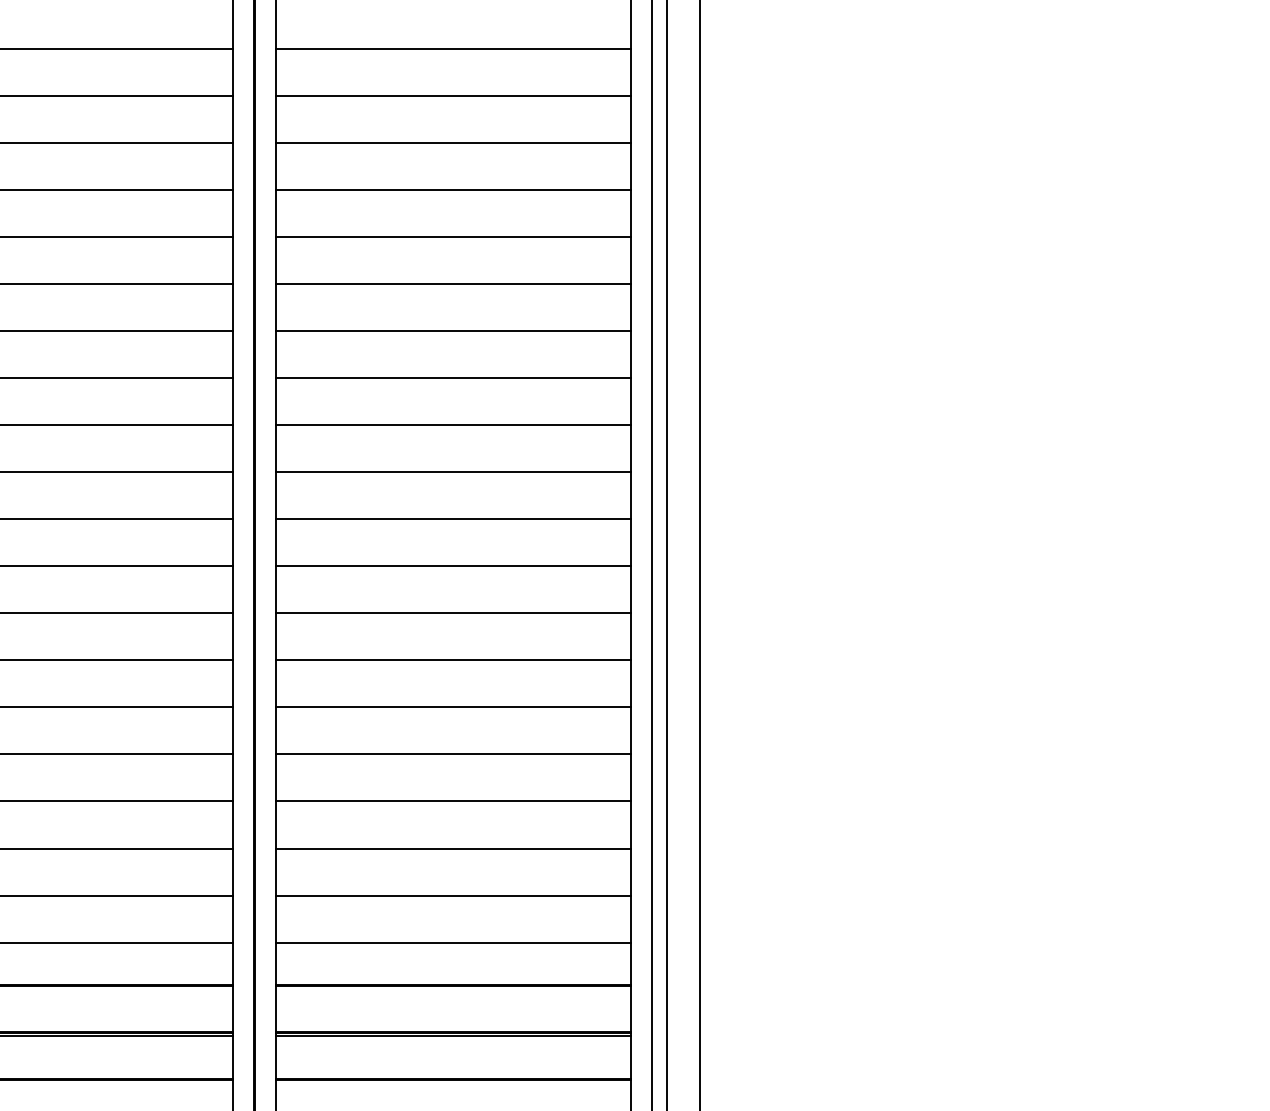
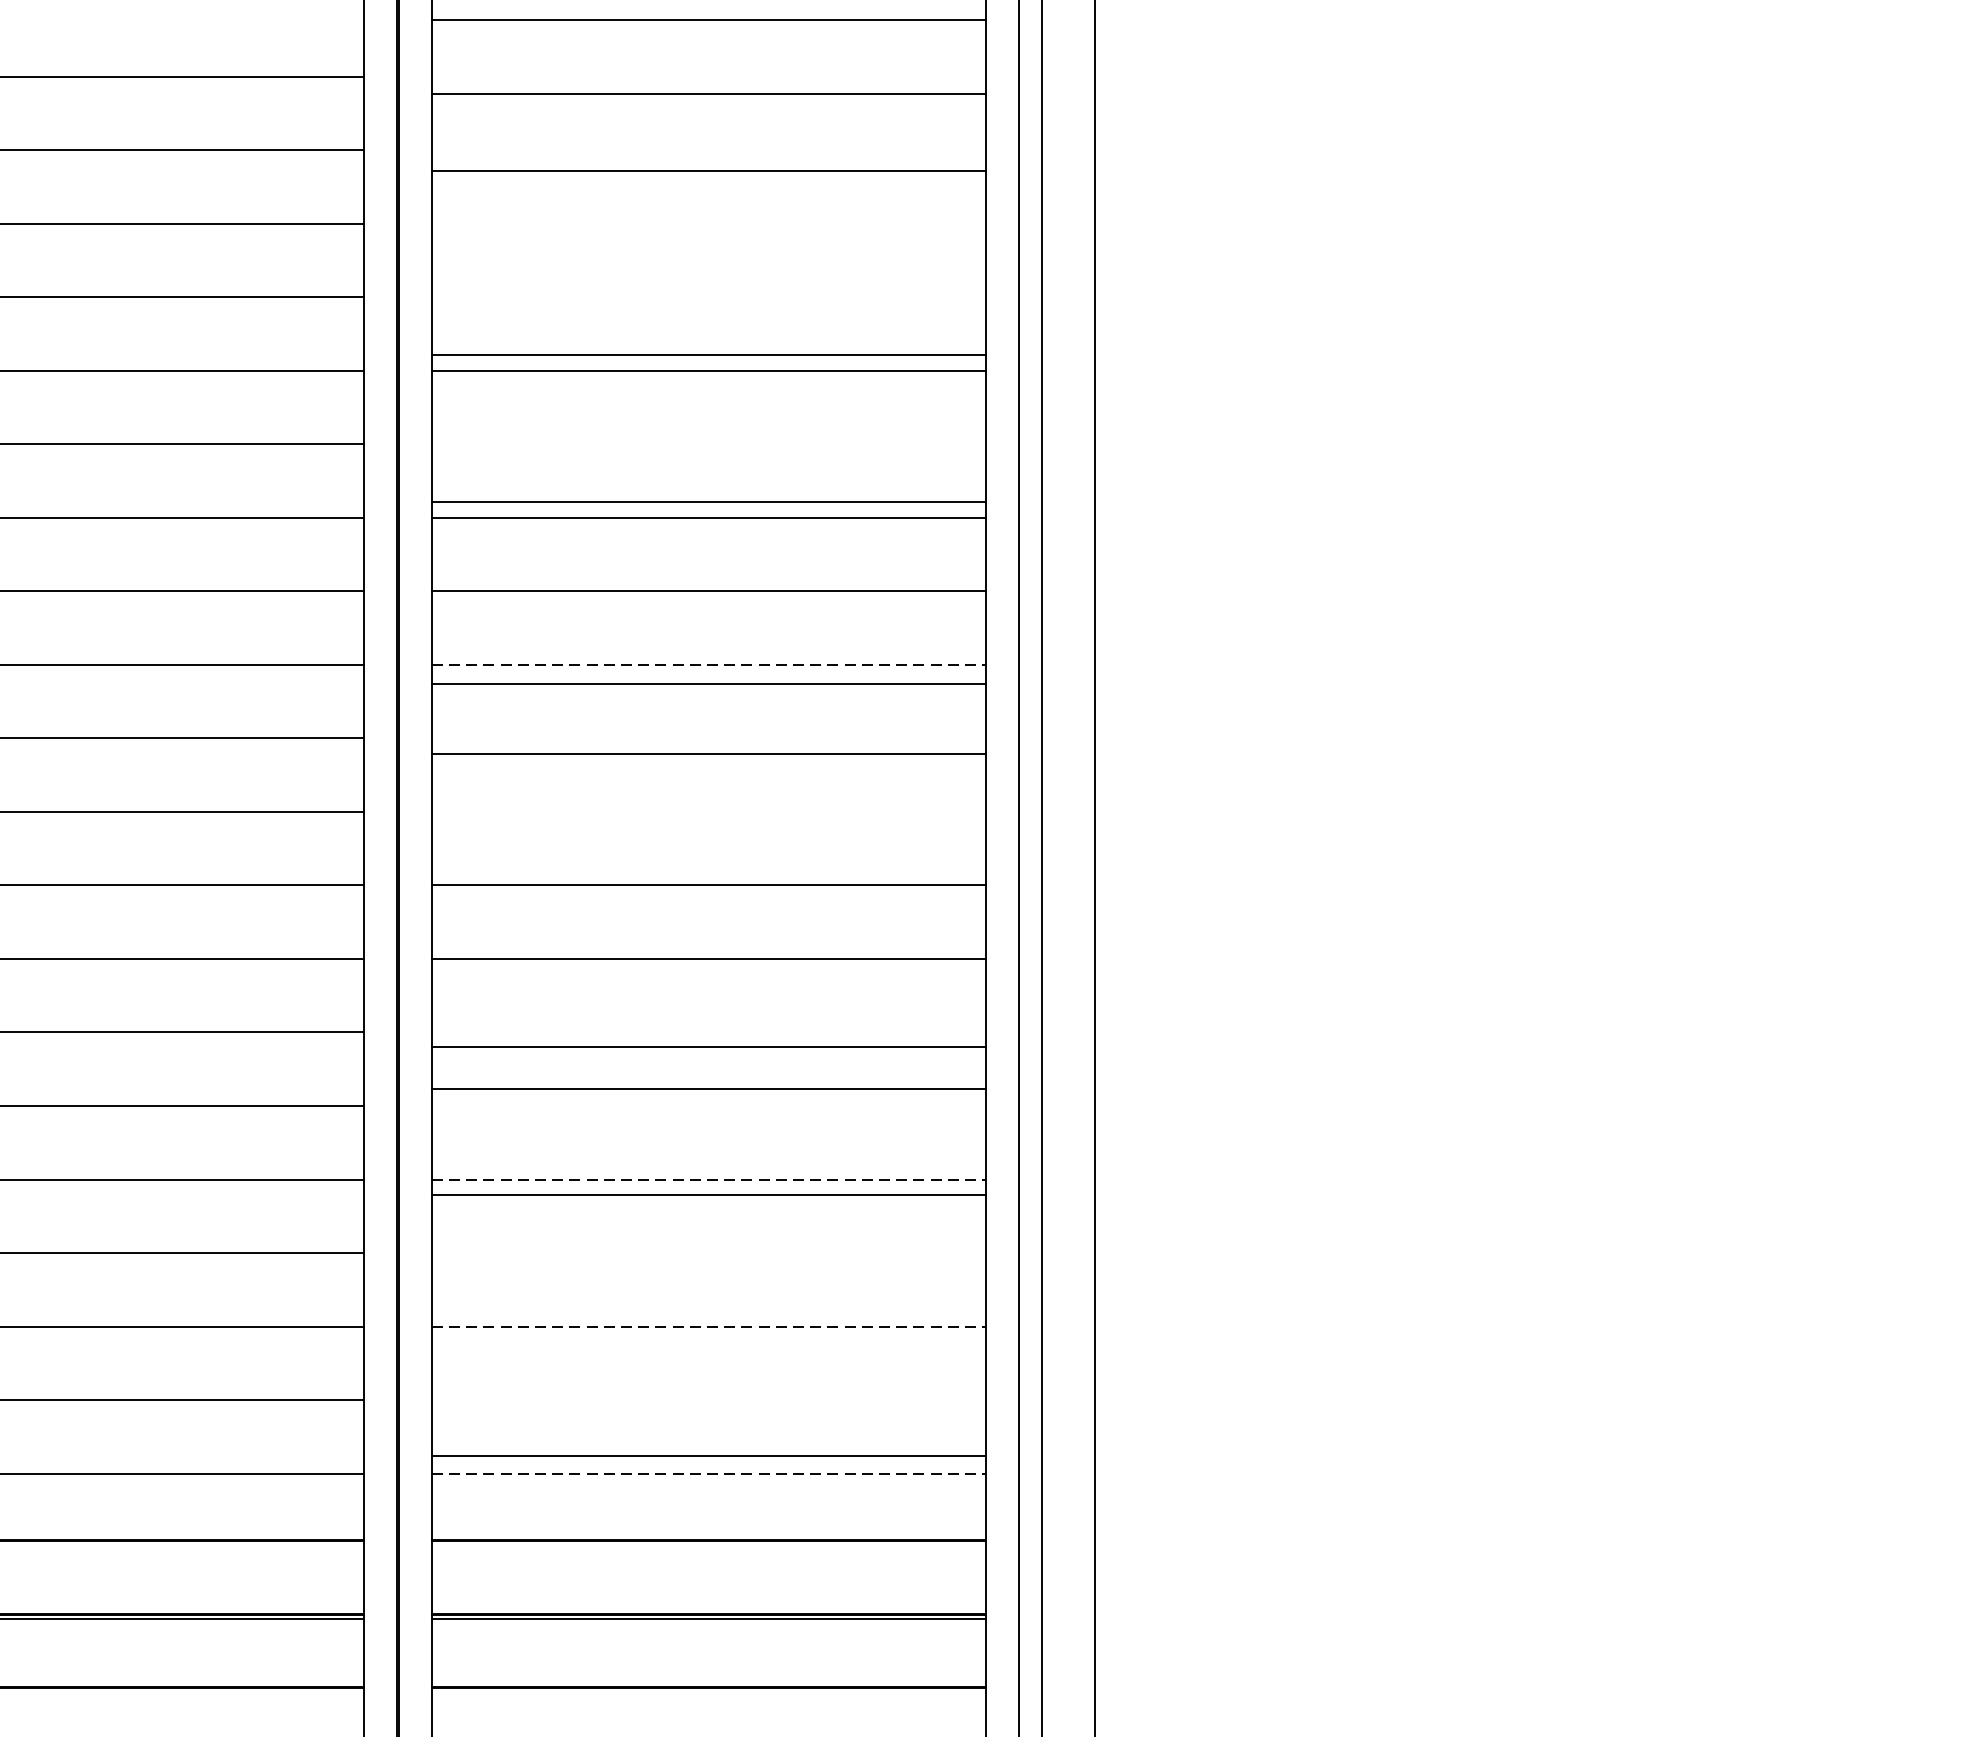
line: (453, 49) -> (708, 21), moved
line: (453, 96) -> (708, 94), moved
line: (453, 143) -> (708, 171), moved
line: (453, 190) -> (708, 355), moved
line: (453, 284) -> (708, 502), moved
line: (454, 425) -> (710, 665), solid -> dashed
line: (453, 472) -> (708, 684), moved
line: (453, 519) -> (708, 754), moved
line: (453, 660) -> (708, 1088), moved
line: (453, 707) -> (708, 1046), moved
line: (454, 754) -> (710, 1179), solid -> dashed
line: (453, 801) -> (708, 1195), moved
line: (454, 848) -> (710, 1326), solid -> dashed
line: (453, 895) -> (708, 1456), moved
line: (454, 942) -> (710, 1473), solid -> dashed

